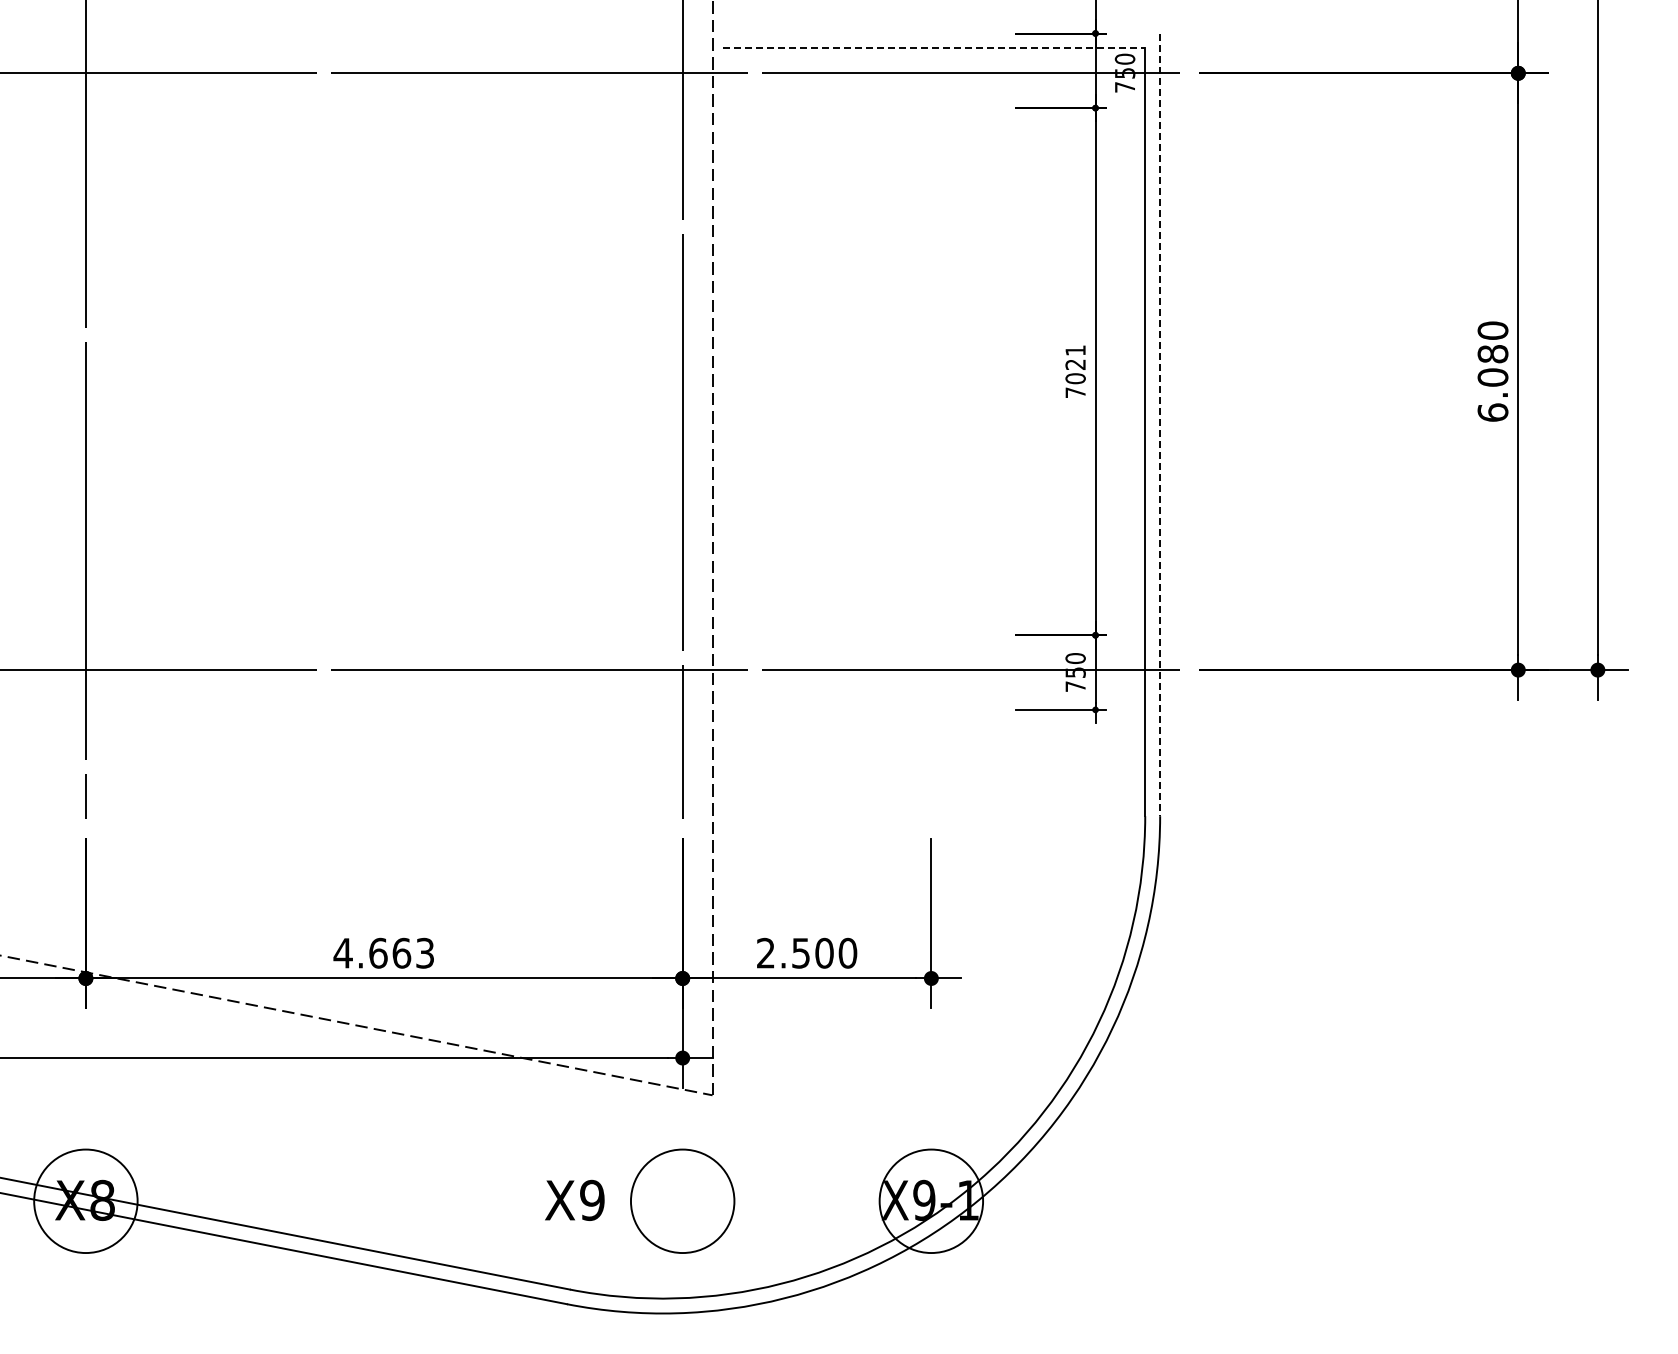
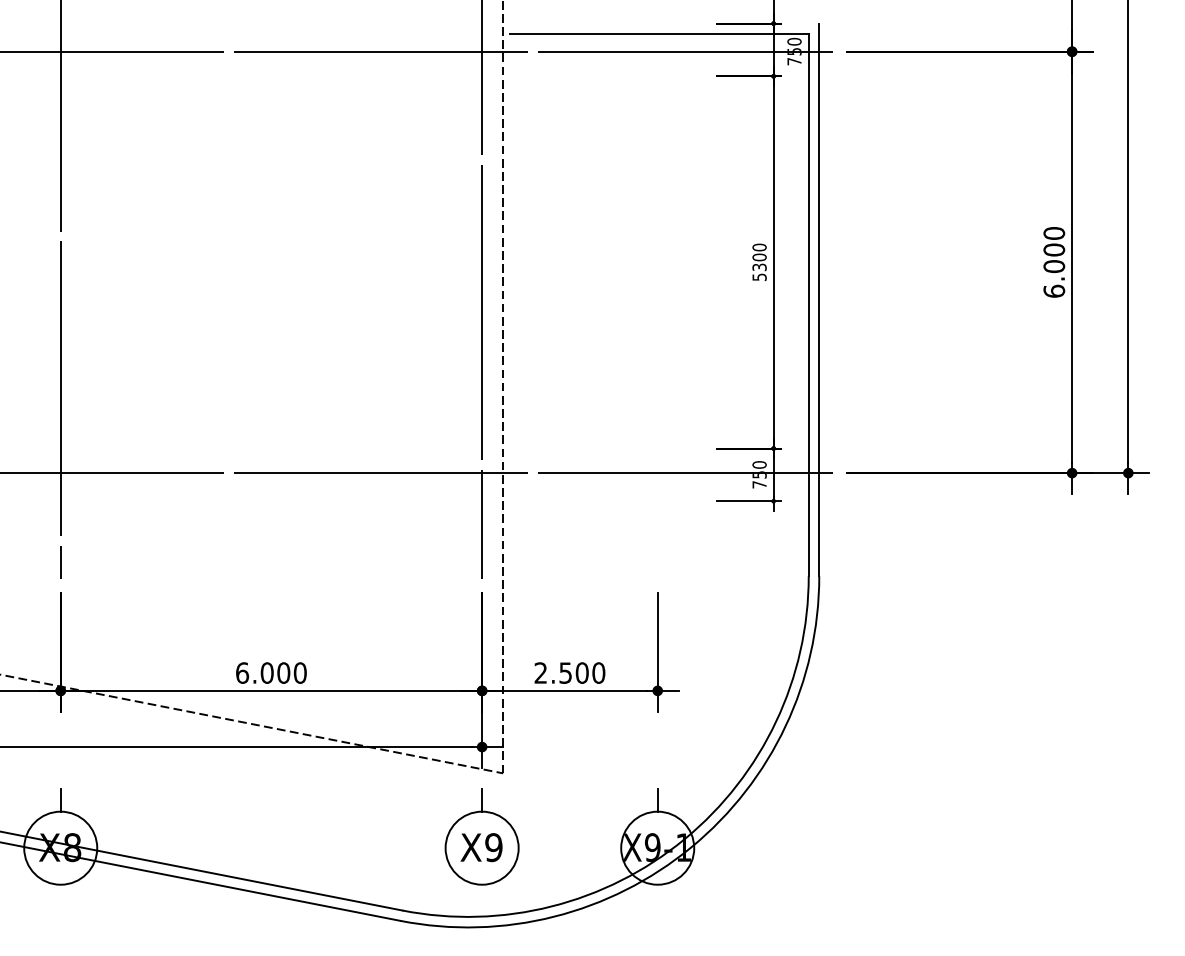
line: (934, 48) -> (659, 34), dashed -> solid
text: (1493, 353) -> (1054, 249), 6.080 -> 6.000
text: (1075, 371) -> (759, 262), 7021 -> 5300
line: (1160, 425) -> (819, 300), dashed -> solid
text: (383, 952) -> (270, 672), 4.663 -> 6.000
line: (85, 1133) -> (60, 800), added
line: (682, 1133) -> (481, 800), added
line: (931, 1133) -> (657, 800), added
text: (574, 1199) -> (481, 846), moved

